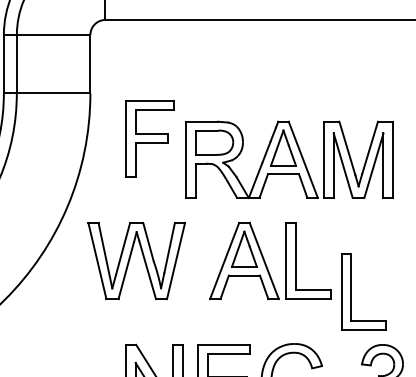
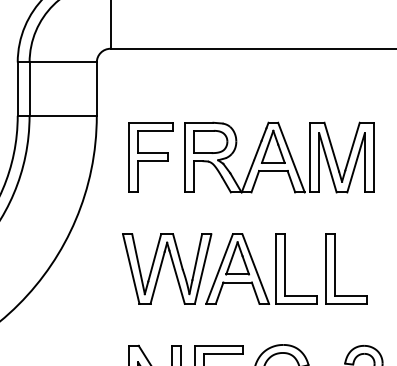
part: (290, 159) -> (279, 157), moved
part: (137, 260) -> (167, 268), moved
part: (351, 290) -> (335, 268), moved

